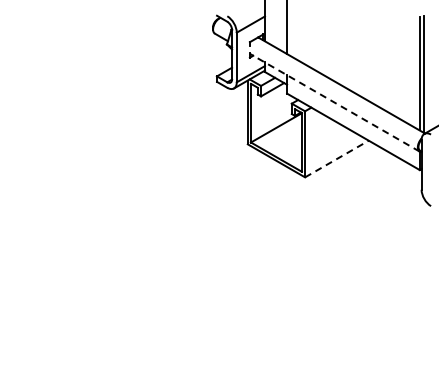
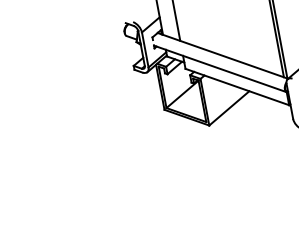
line: (334, 102) -> (220, 68), dashed -> solid
line: (336, 159) -> (229, 108), dashed -> solid

